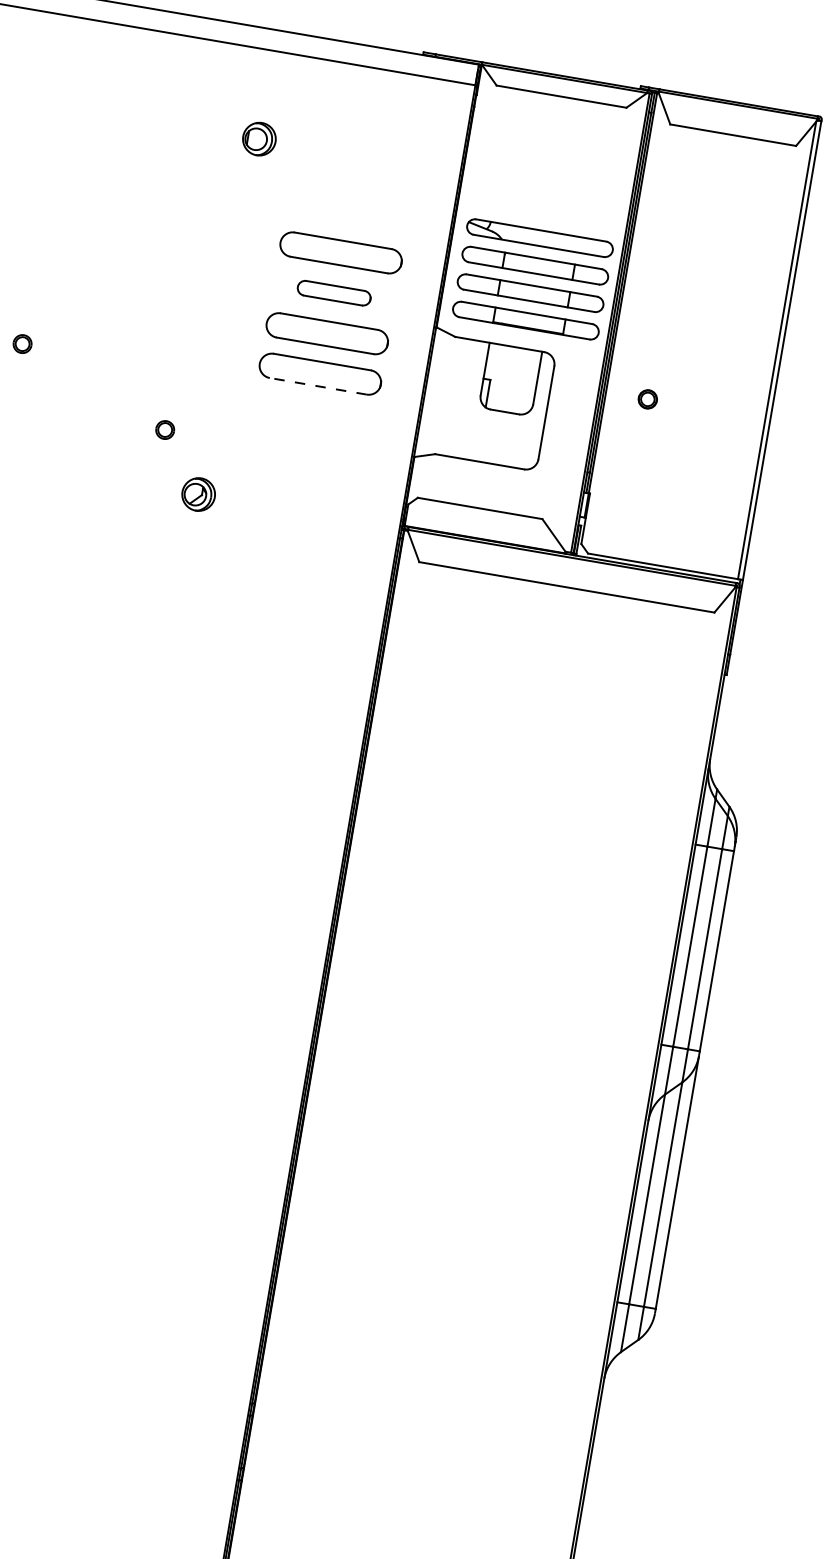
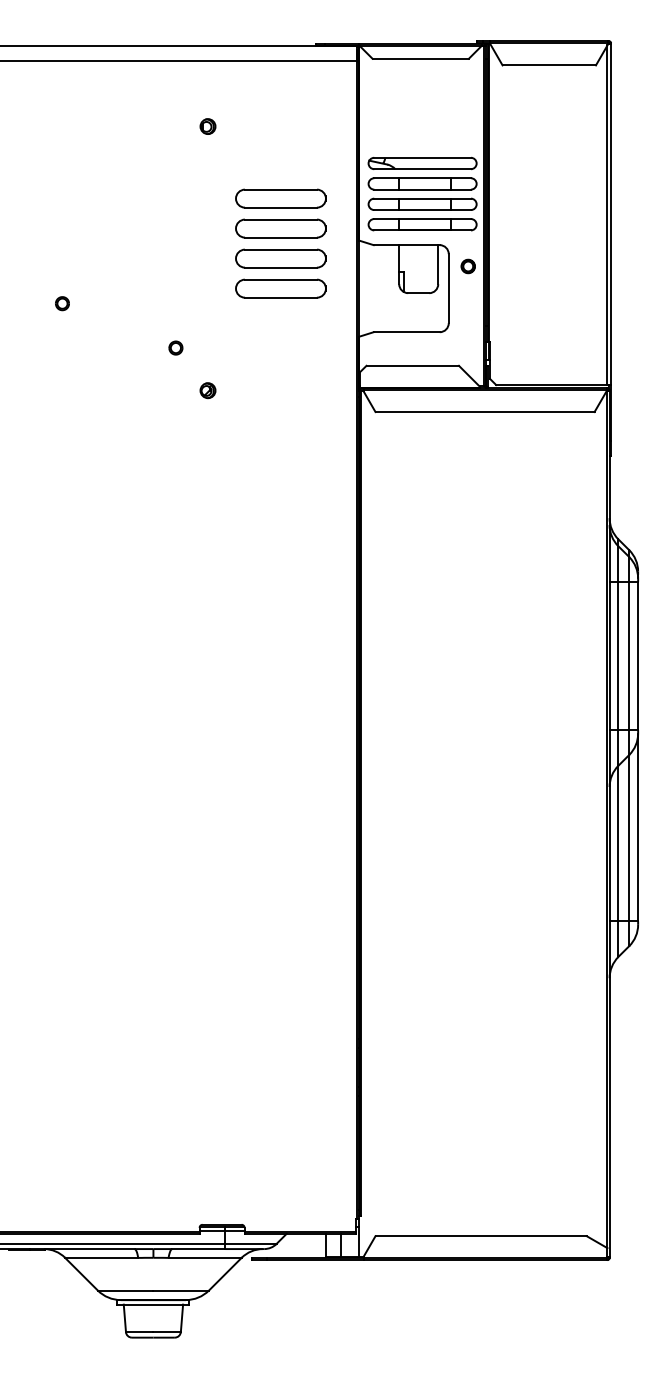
part: (258, 138) -> (207, 126), size x0.62
part: (333, 293) -> (280, 228), size x1.67
line: (317, 385) -> (280, 297), dashed -> solid
part: (646, 399) -> (467, 266), moved
part: (197, 494) -> (207, 390), size x0.62

